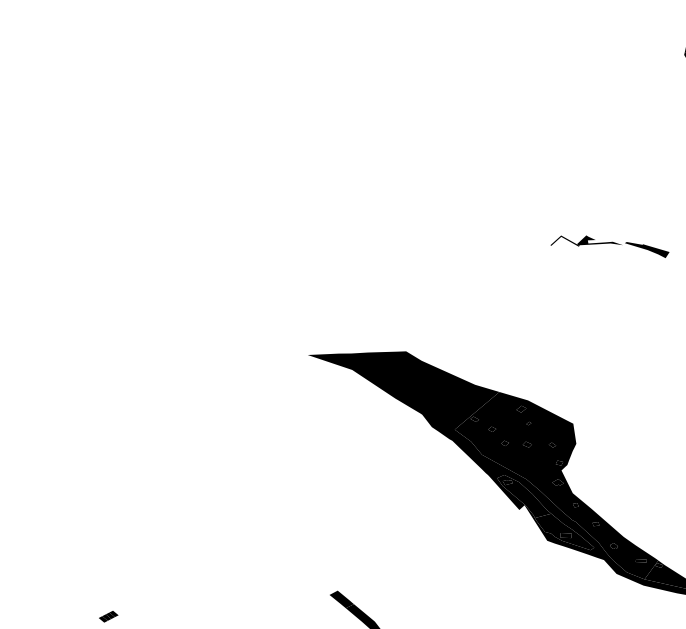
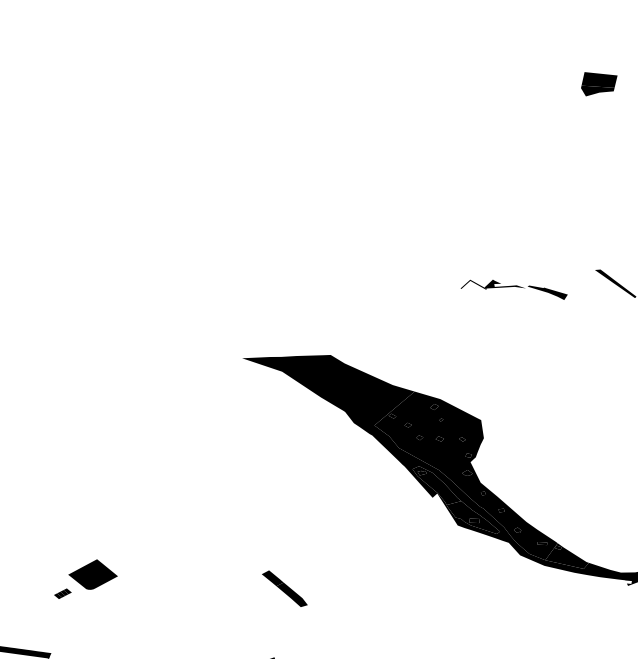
part: (609, 246) -> (513, 289), moved
part: (141, 595) -> (92, 574), added

